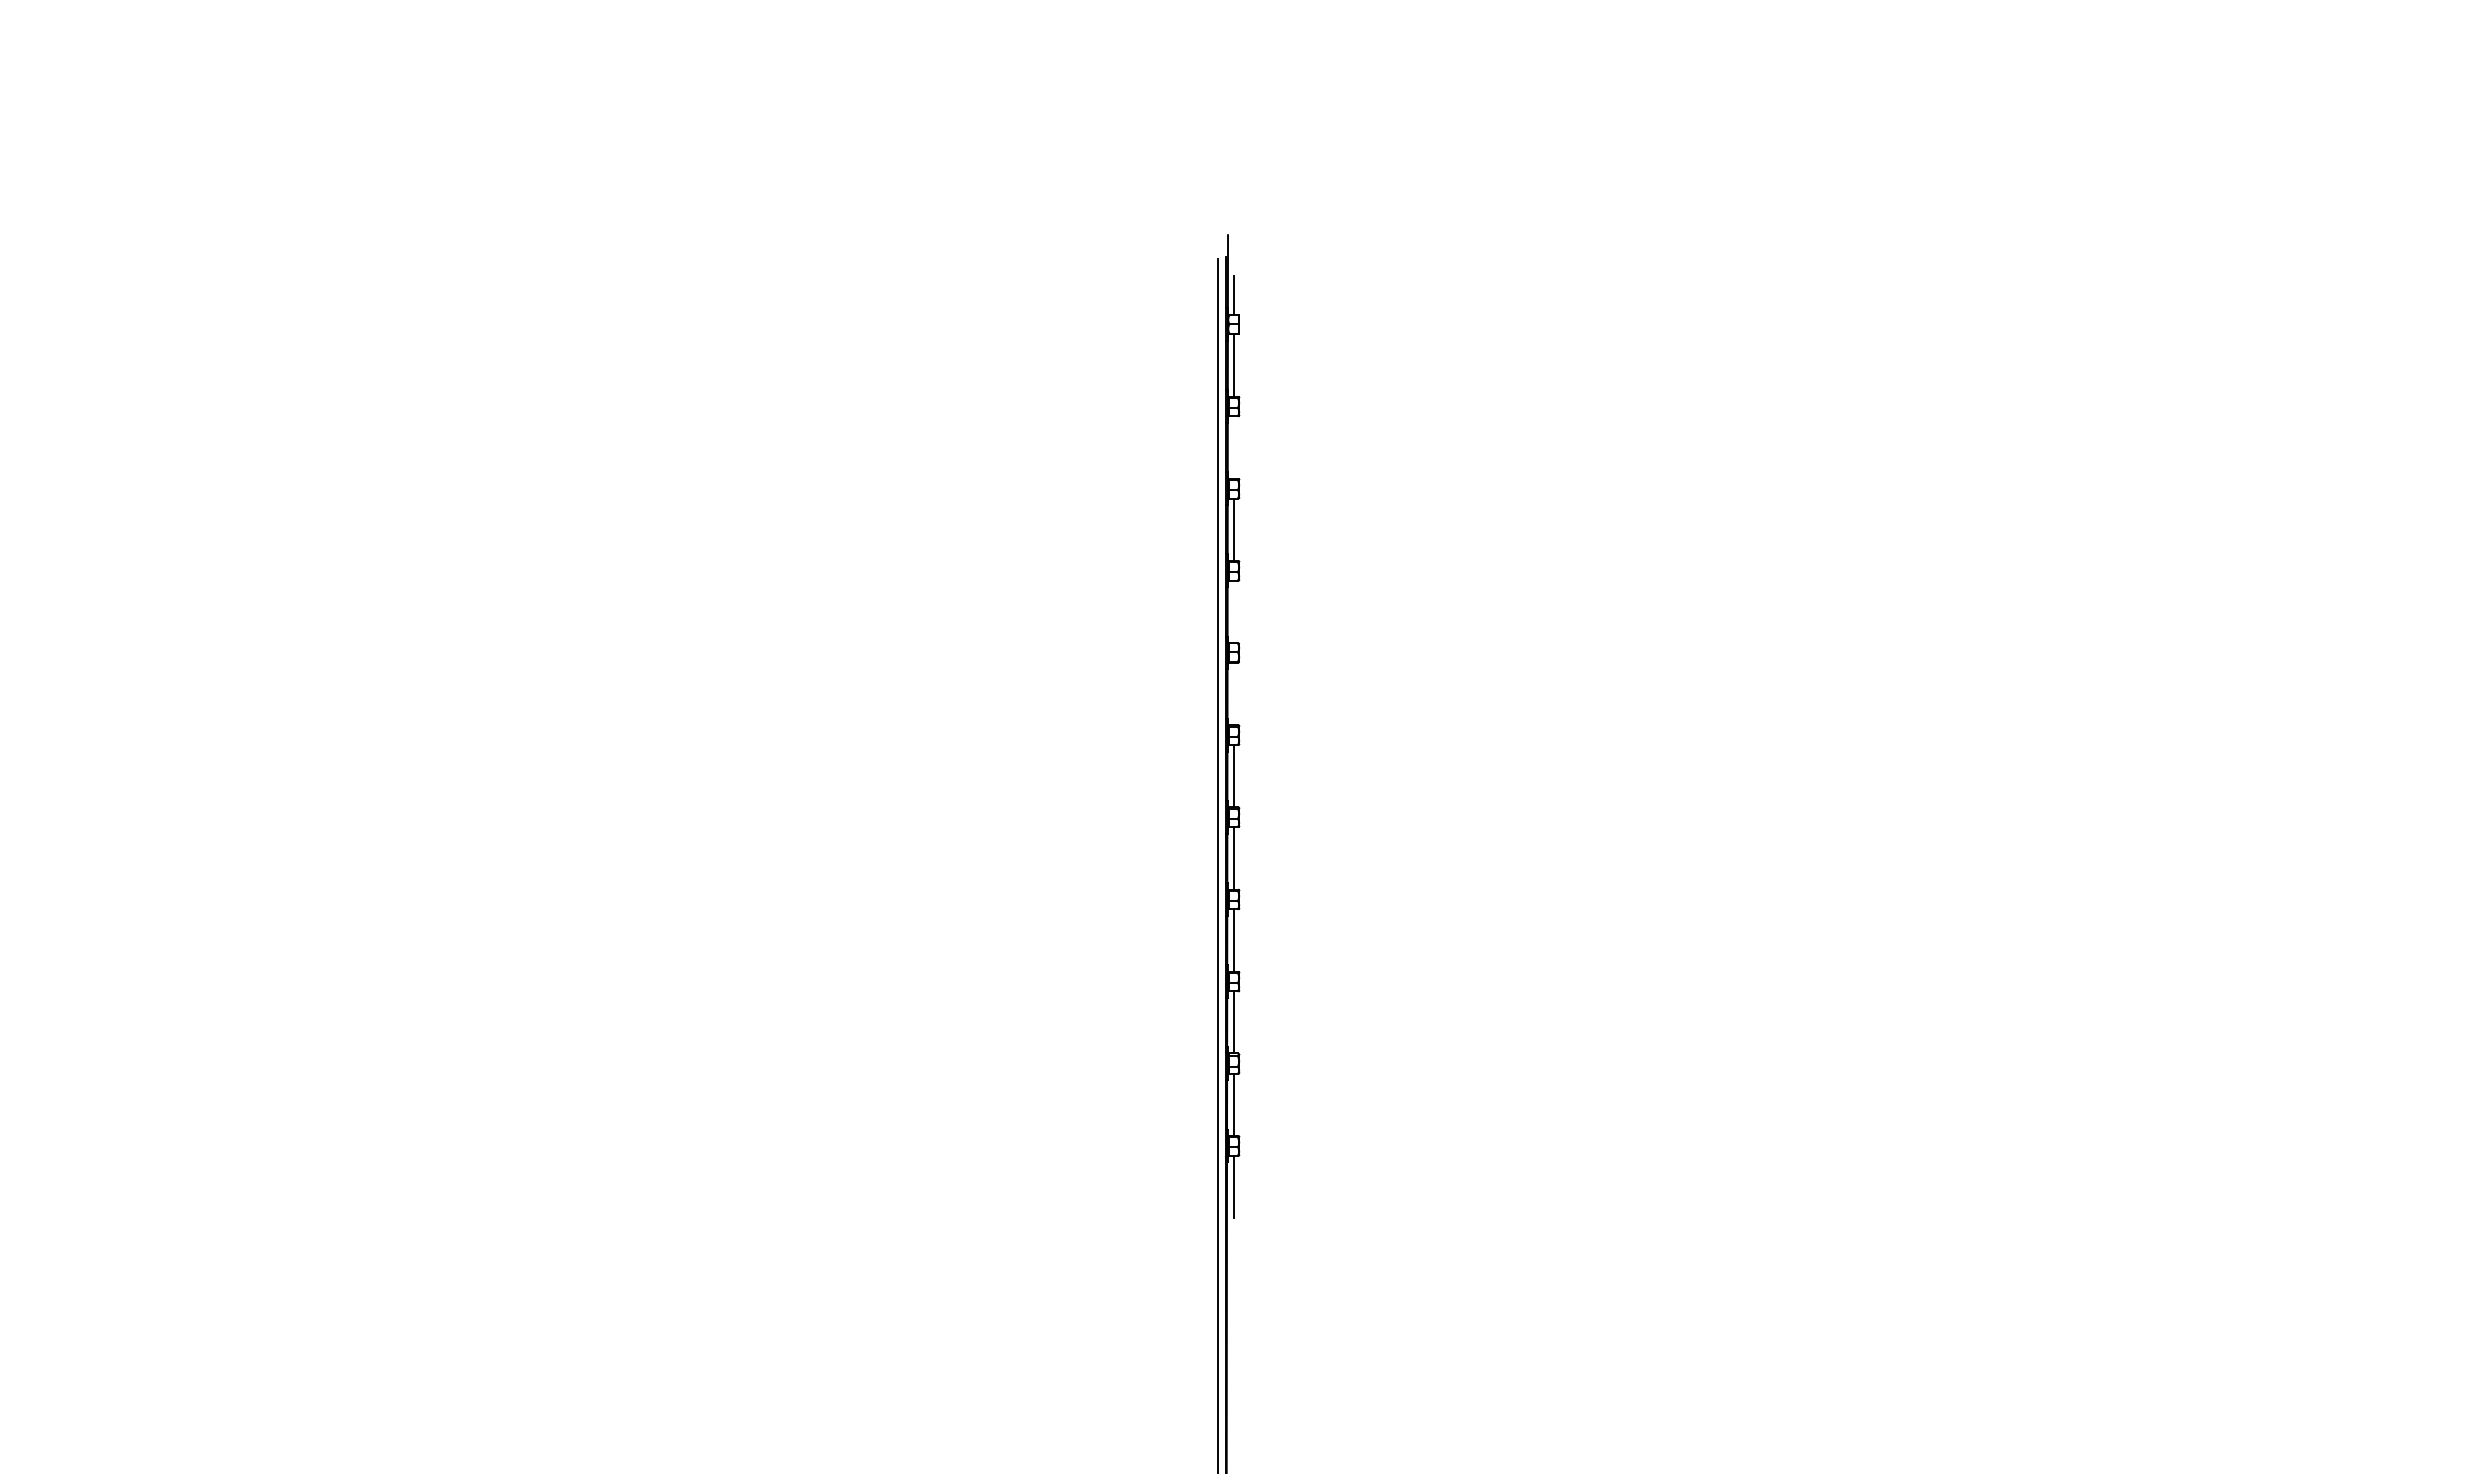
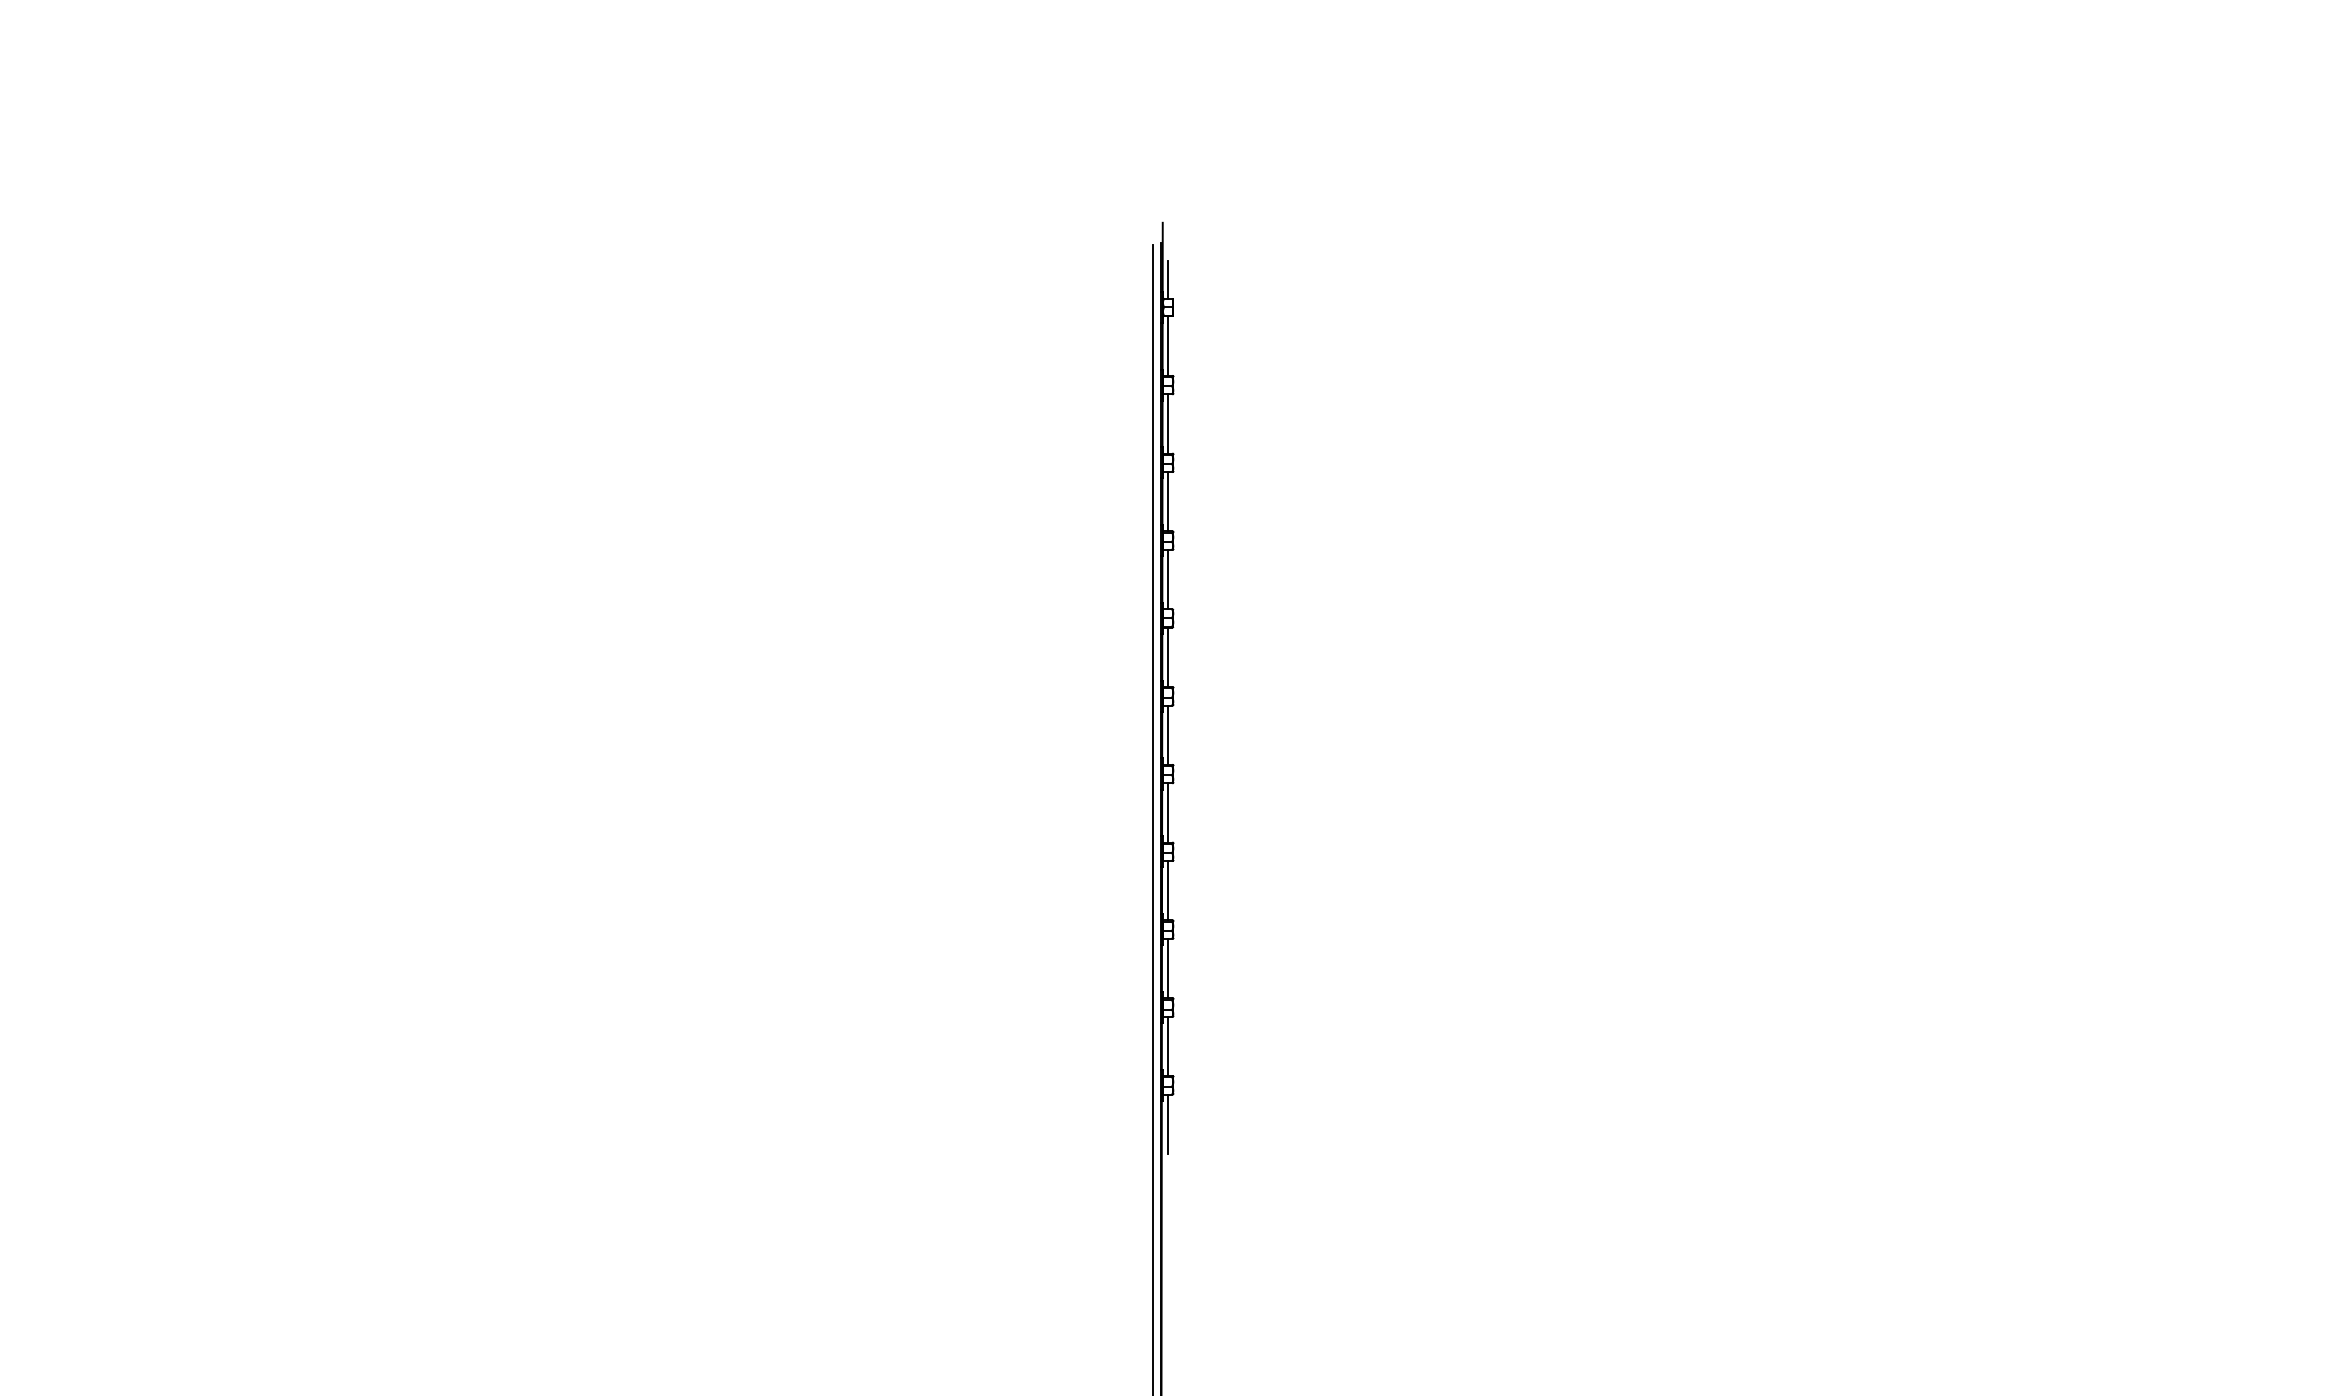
line: (1234, 447) -> (1168, 423), added
line: (1234, 611) -> (1168, 579), added
line: (1234, 693) -> (1168, 656), added

